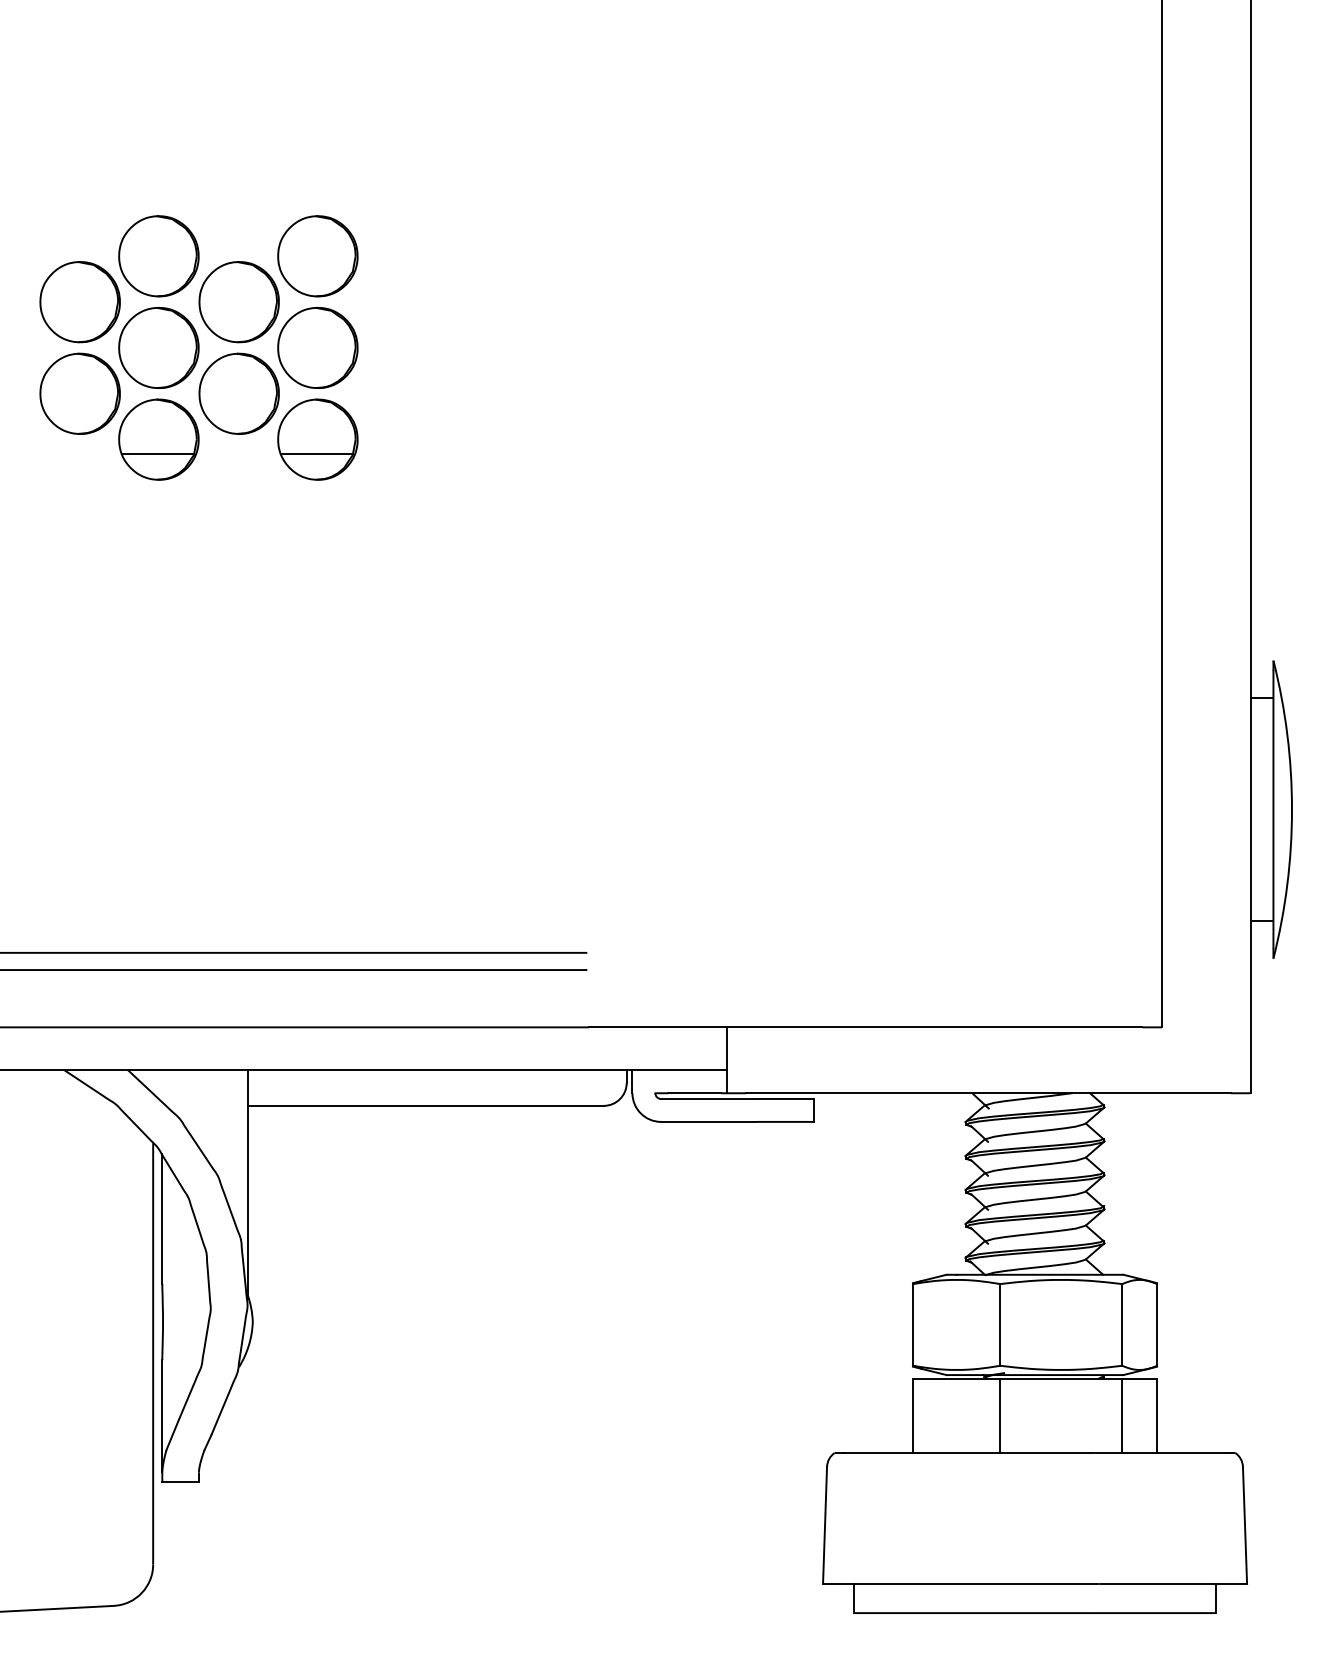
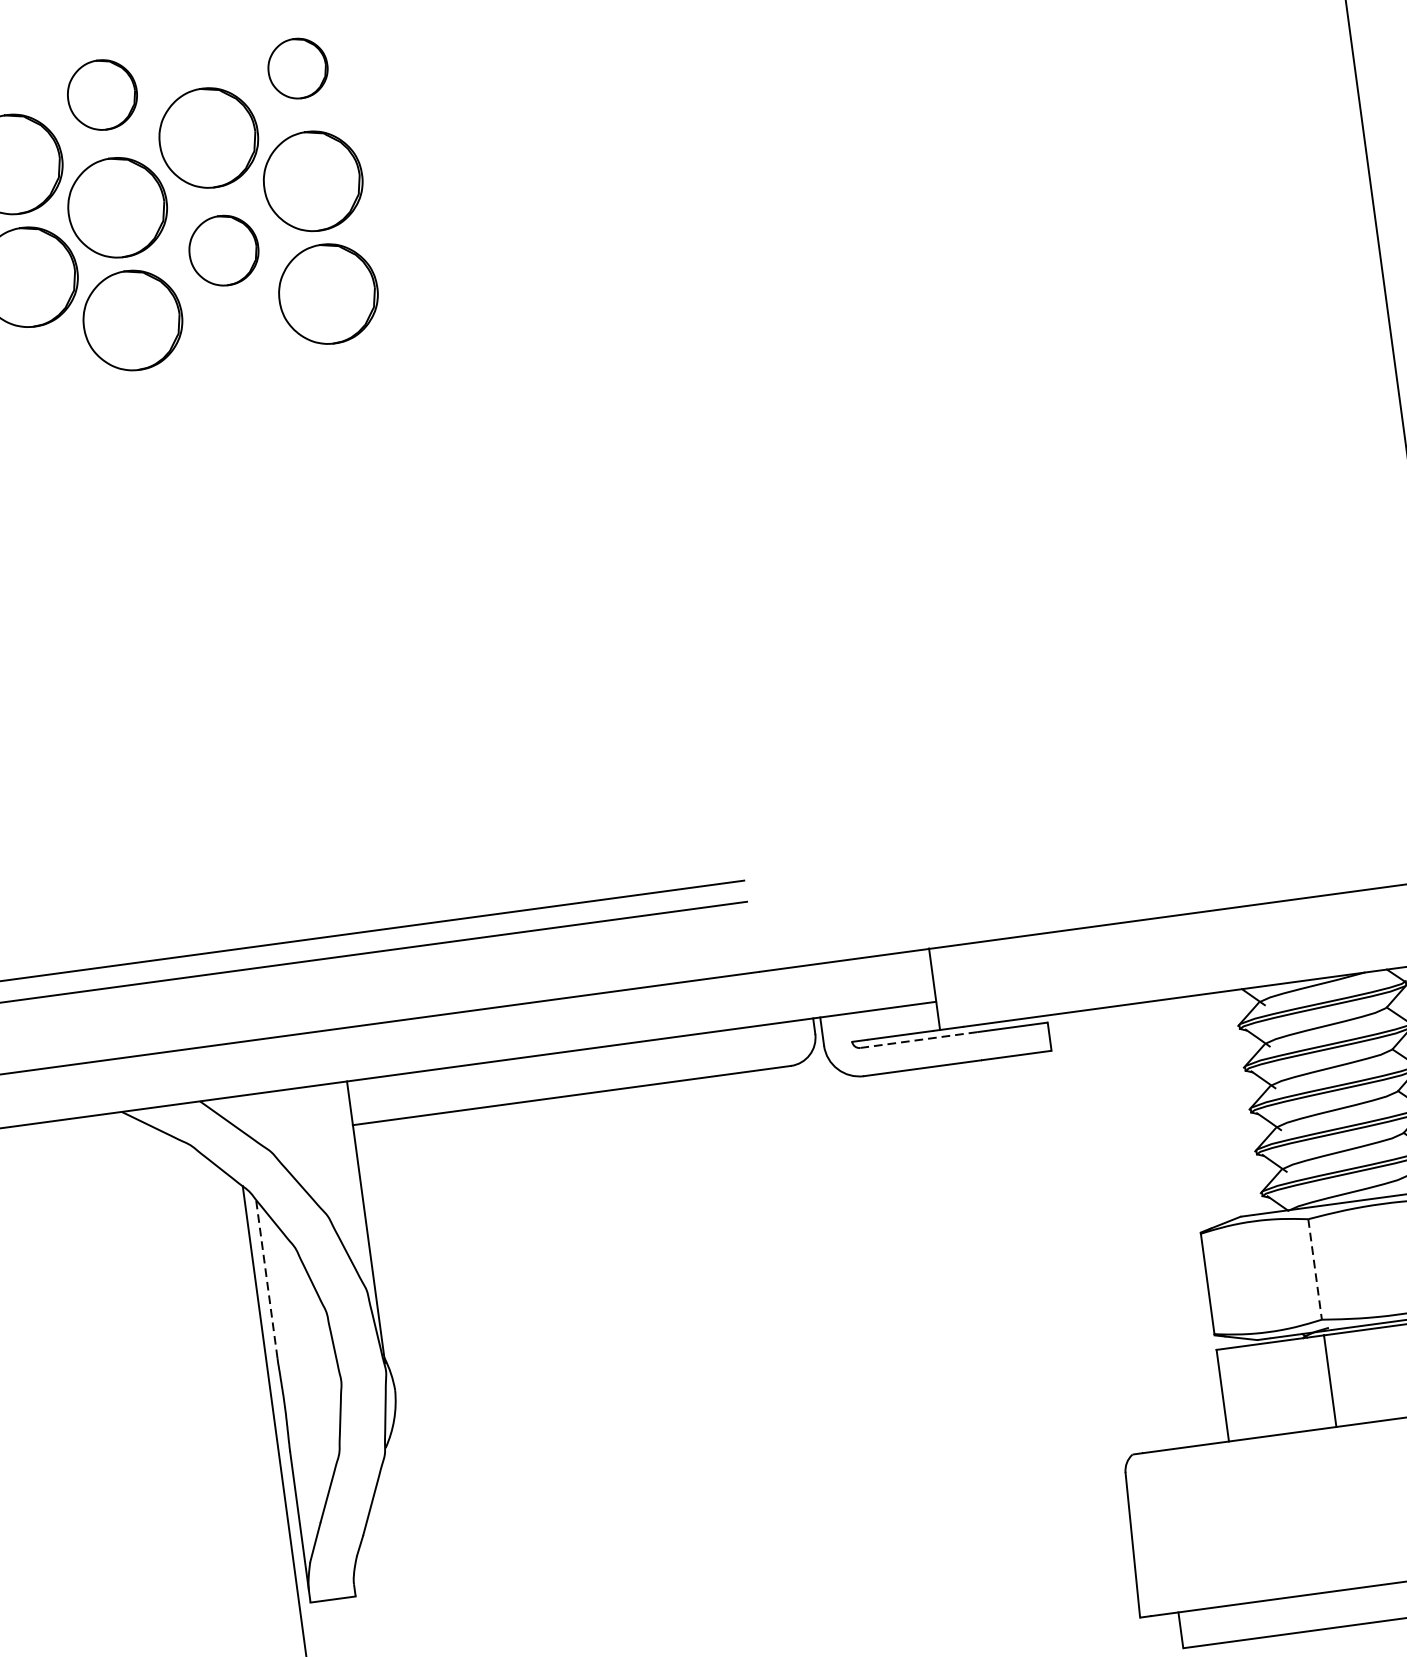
part: (158, 256) -> (101, 95), size x0.7
part: (317, 256) -> (297, 68), size x0.6
part: (238, 393) -> (223, 250), size x0.7
line: (157, 454) -> (133, 338), removed
line: (316, 454) -> (329, 312), removed
line: (708, 1098) -> (918, 1039), solid -> dashed
line: (162, 1218) -> (266, 1277), solid -> dashed
line: (1000, 1324) -> (1315, 1268), solid -> dashed

